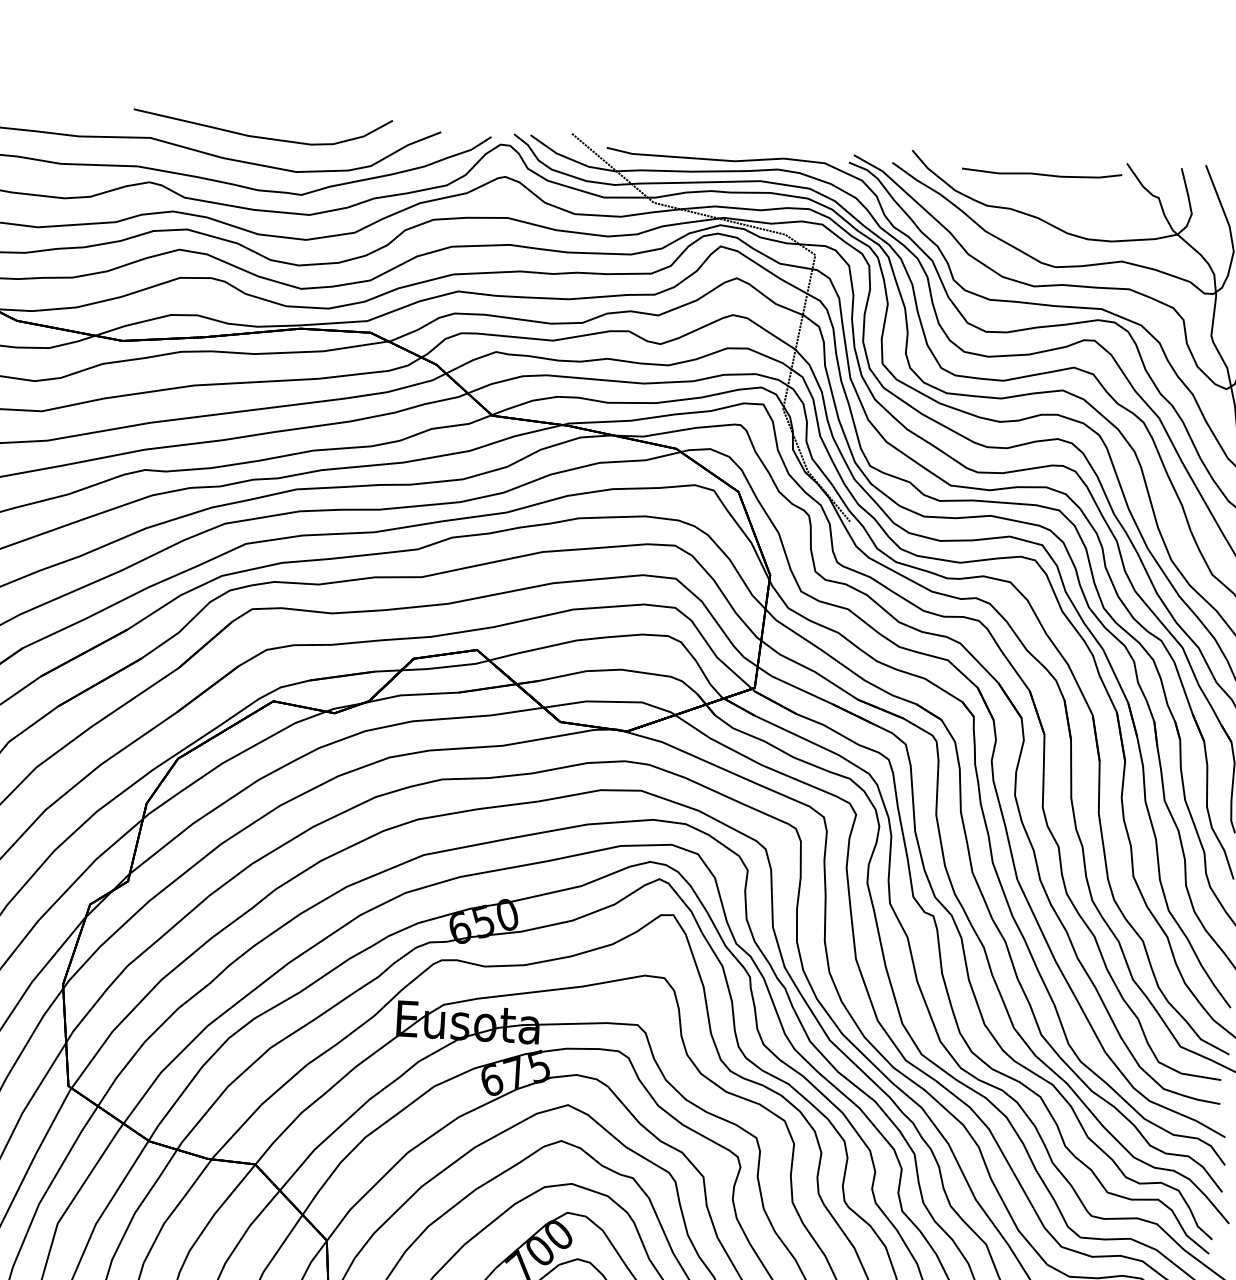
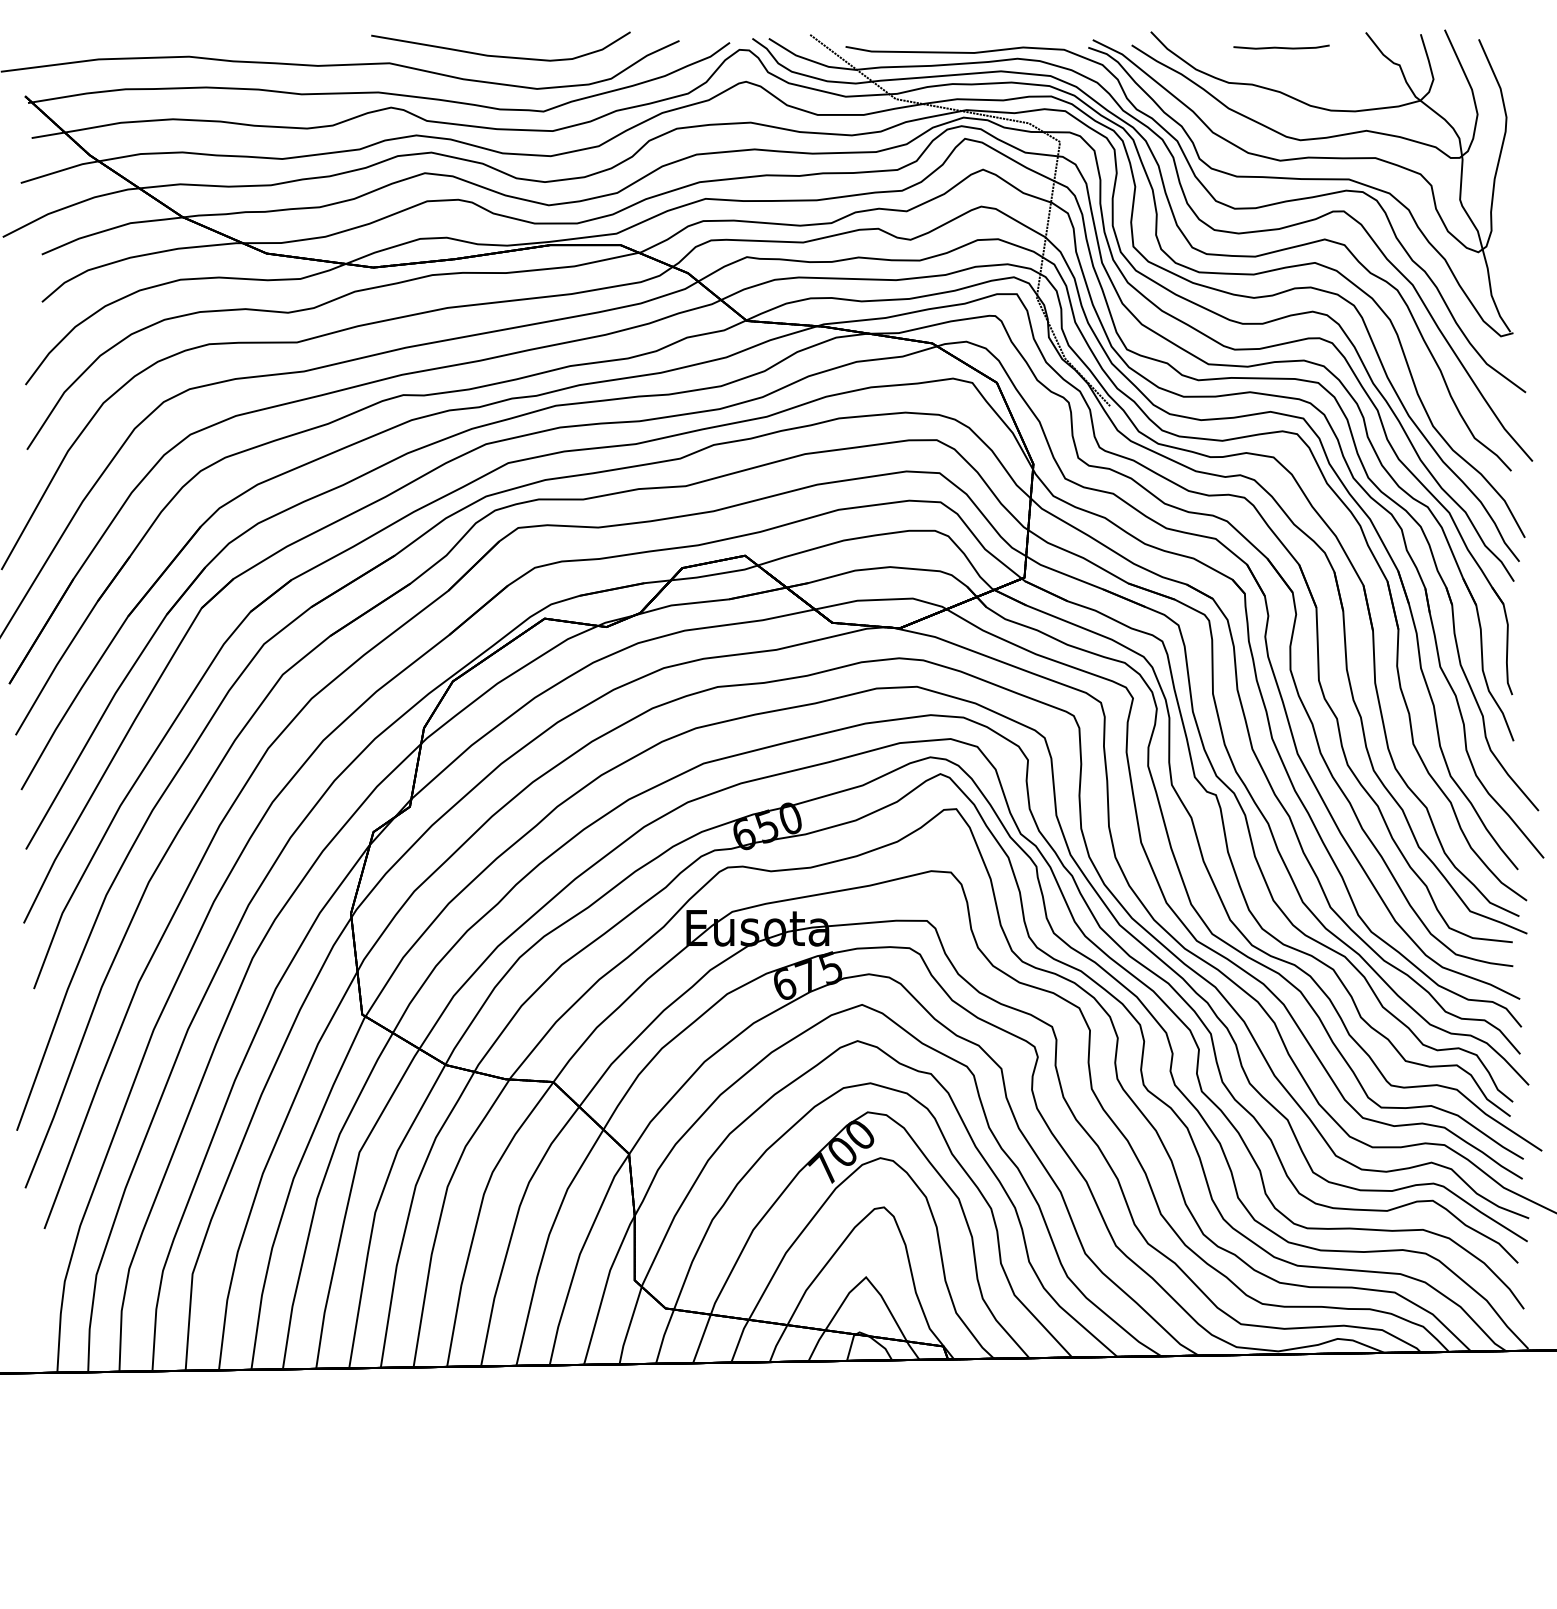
part: (1041, 172) -> (1281, 46), size x0.6

